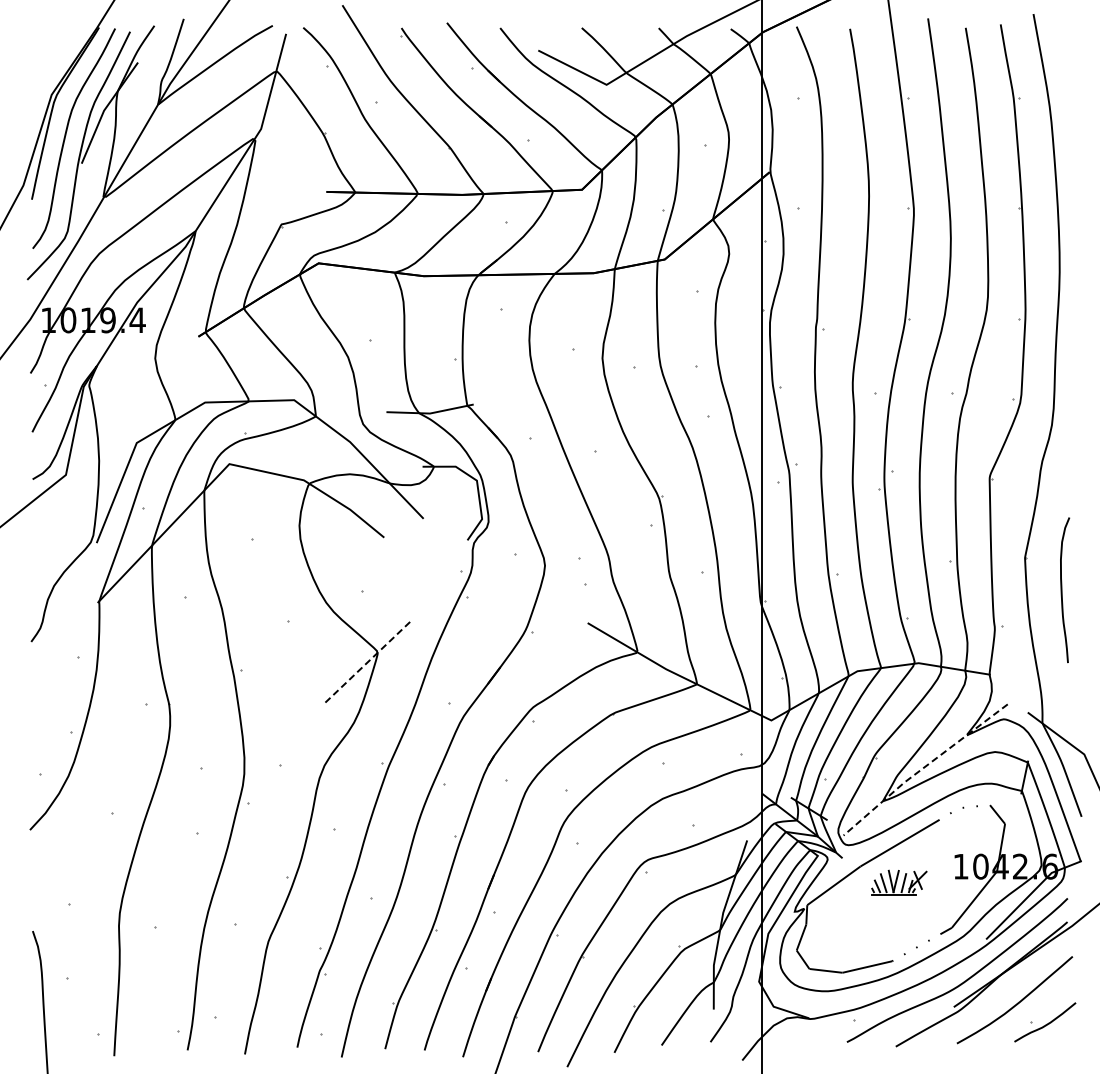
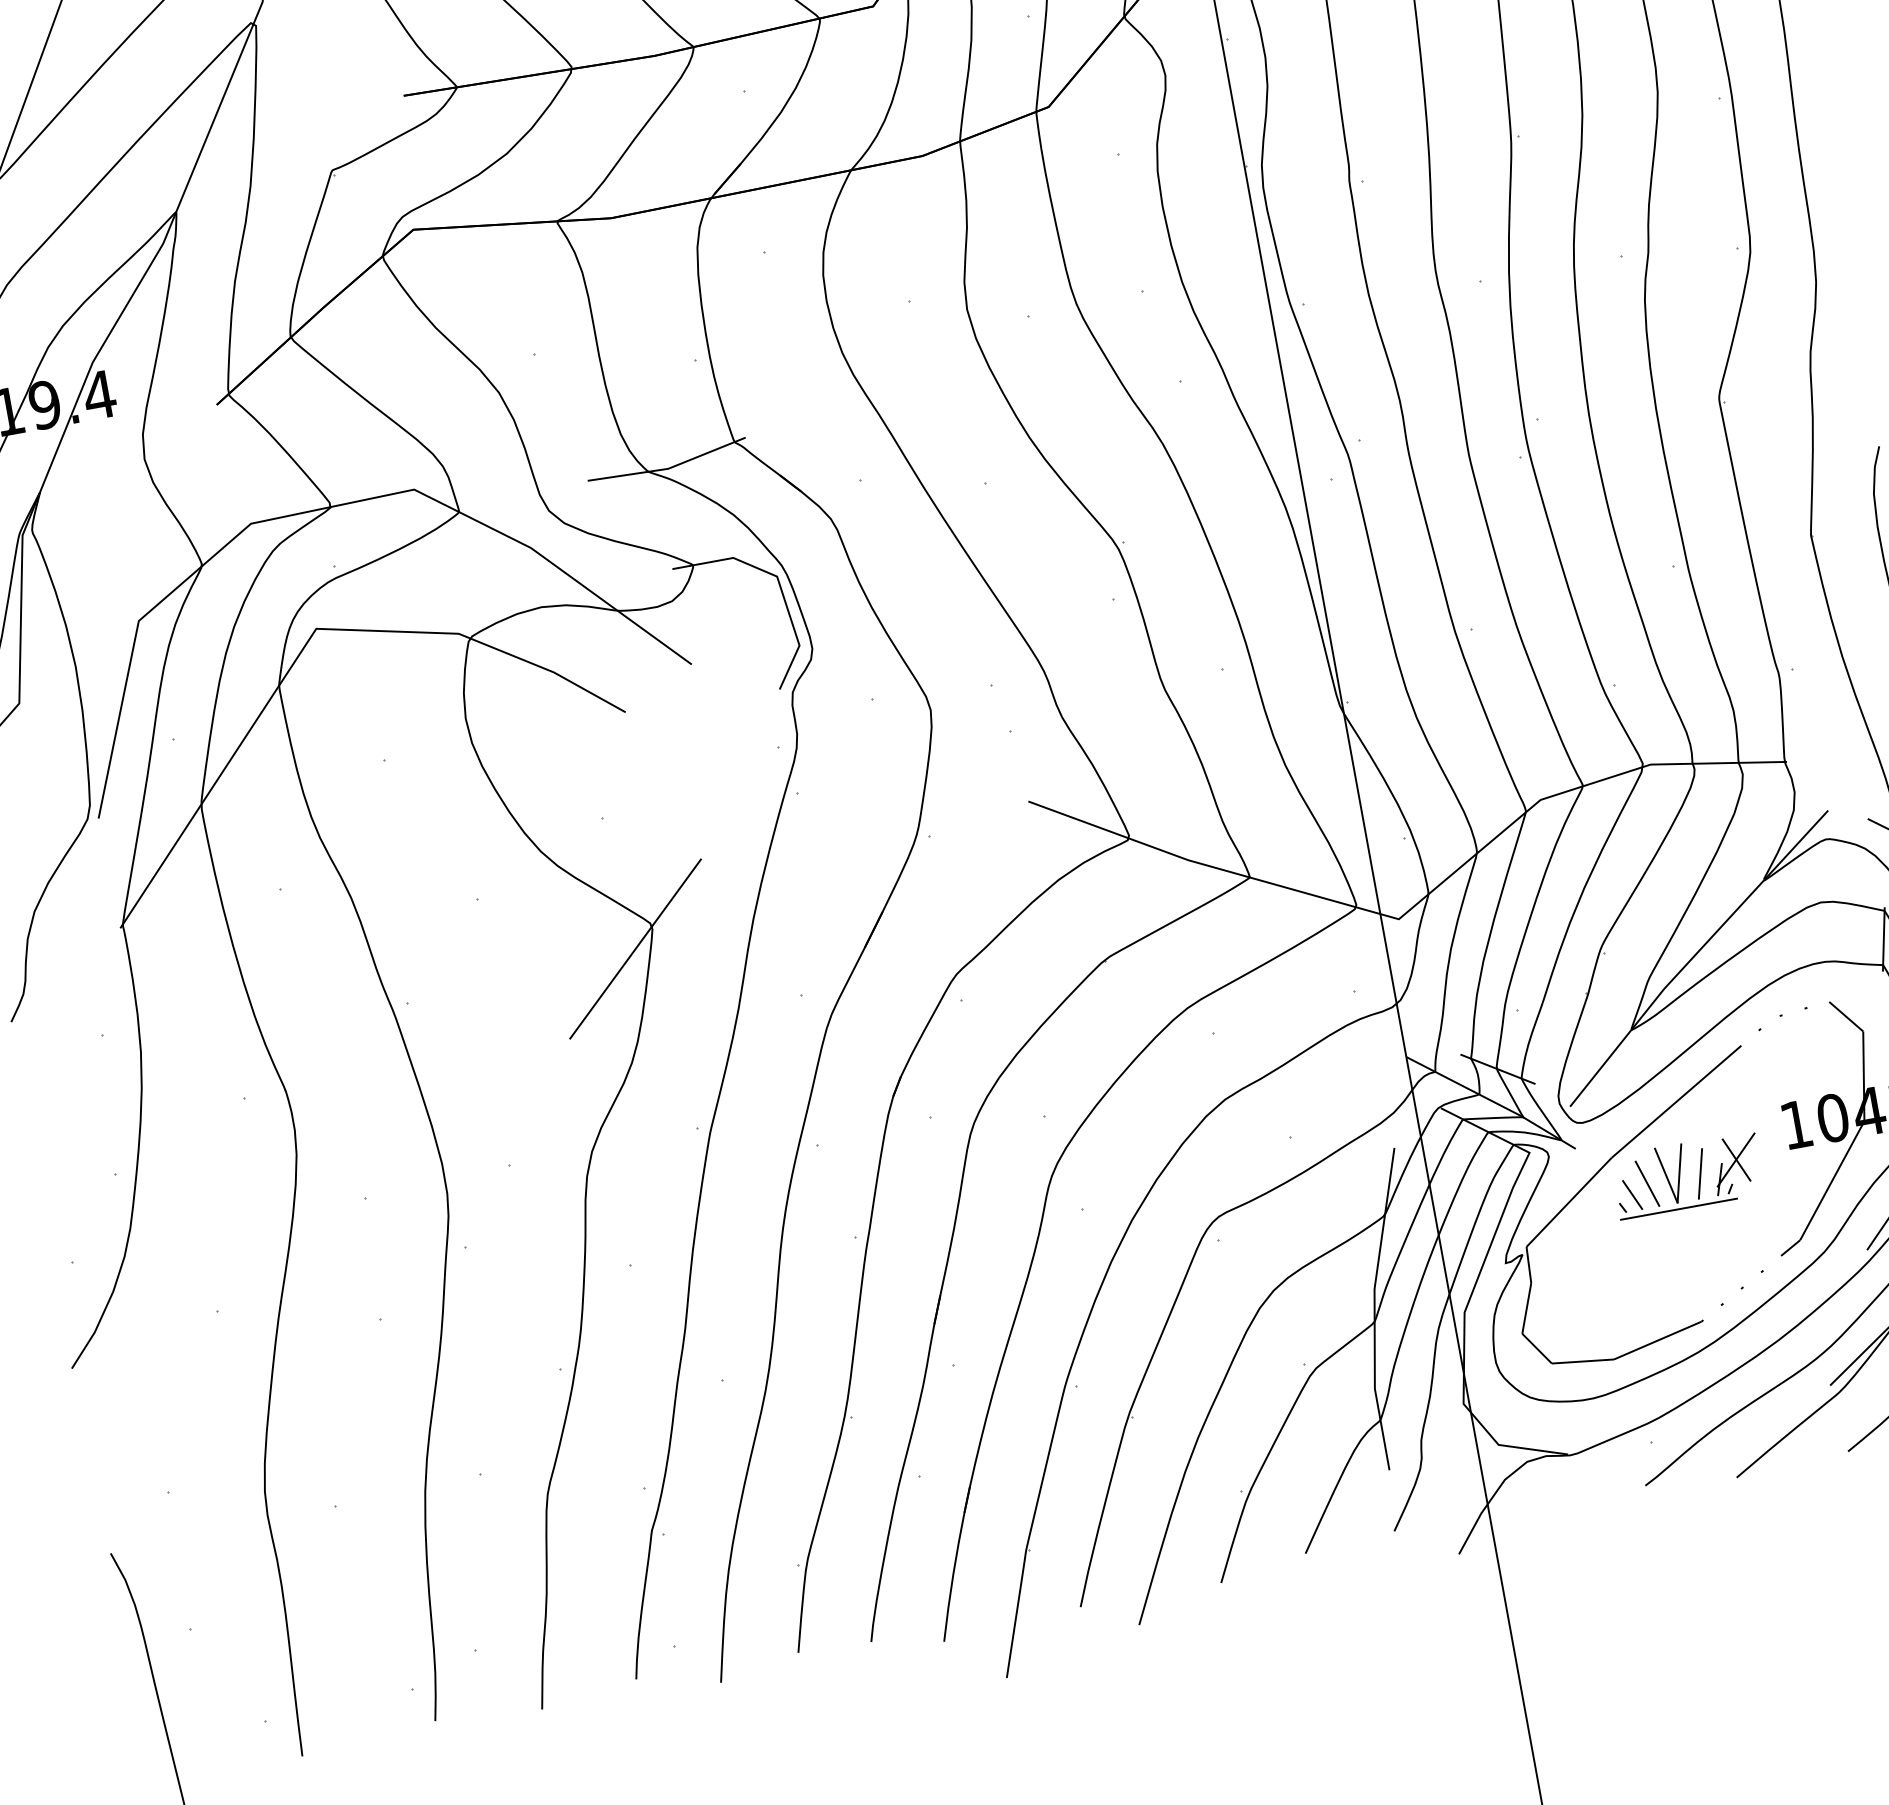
line: (366, 663) -> (635, 949), dashed -> solid
line: (923, 768) -> (1694, 956), dashed -> solid
part: (899, 882) -> (1688, 1174), size x1.43

